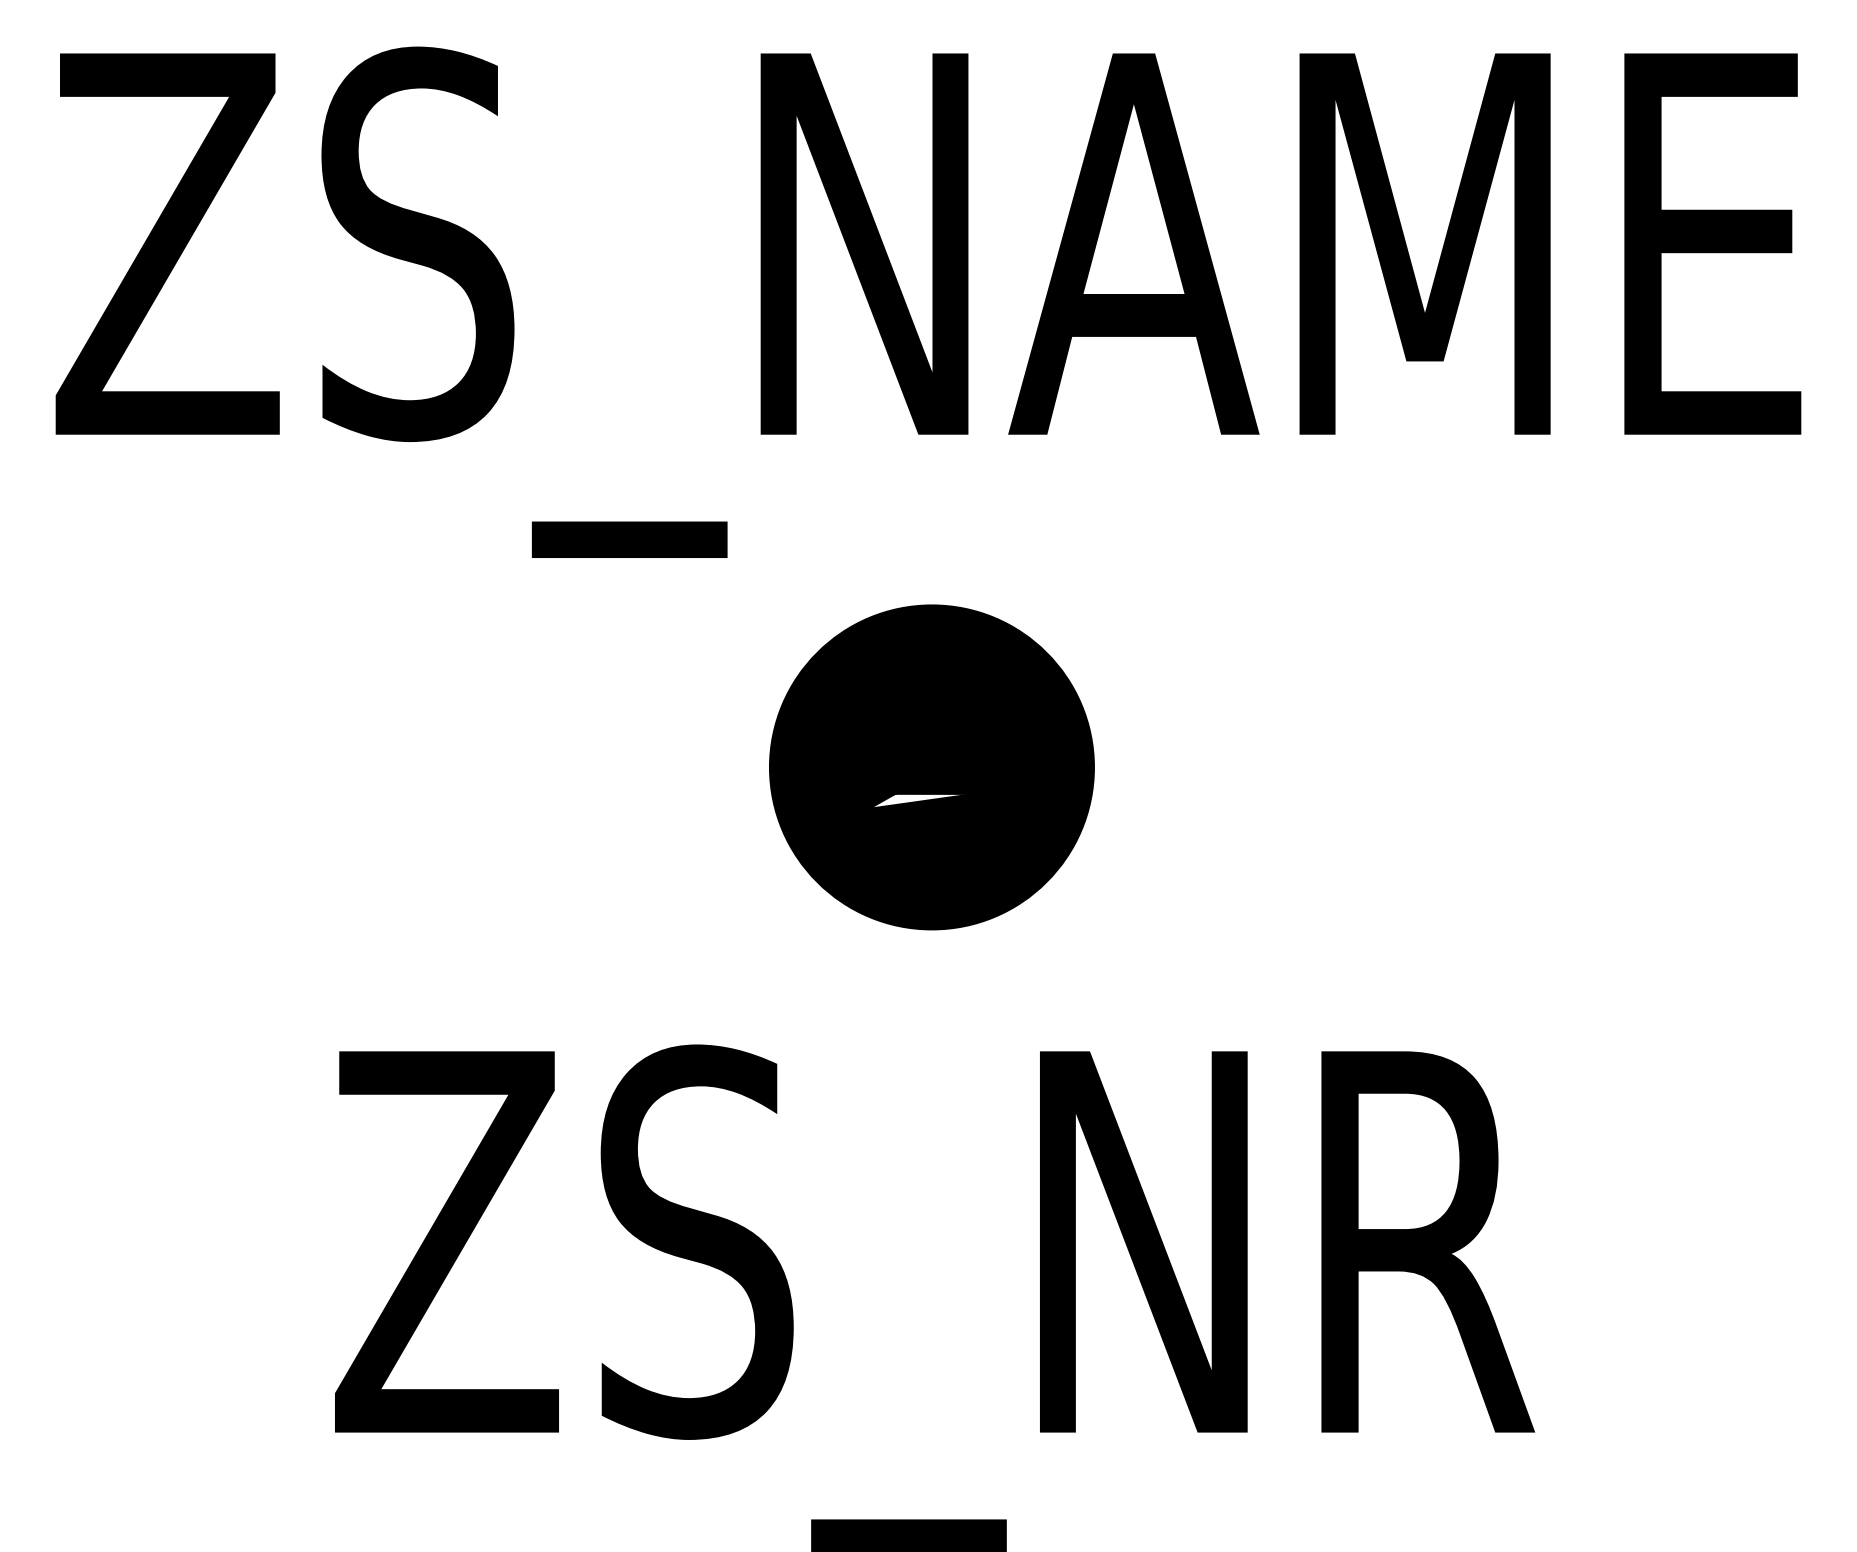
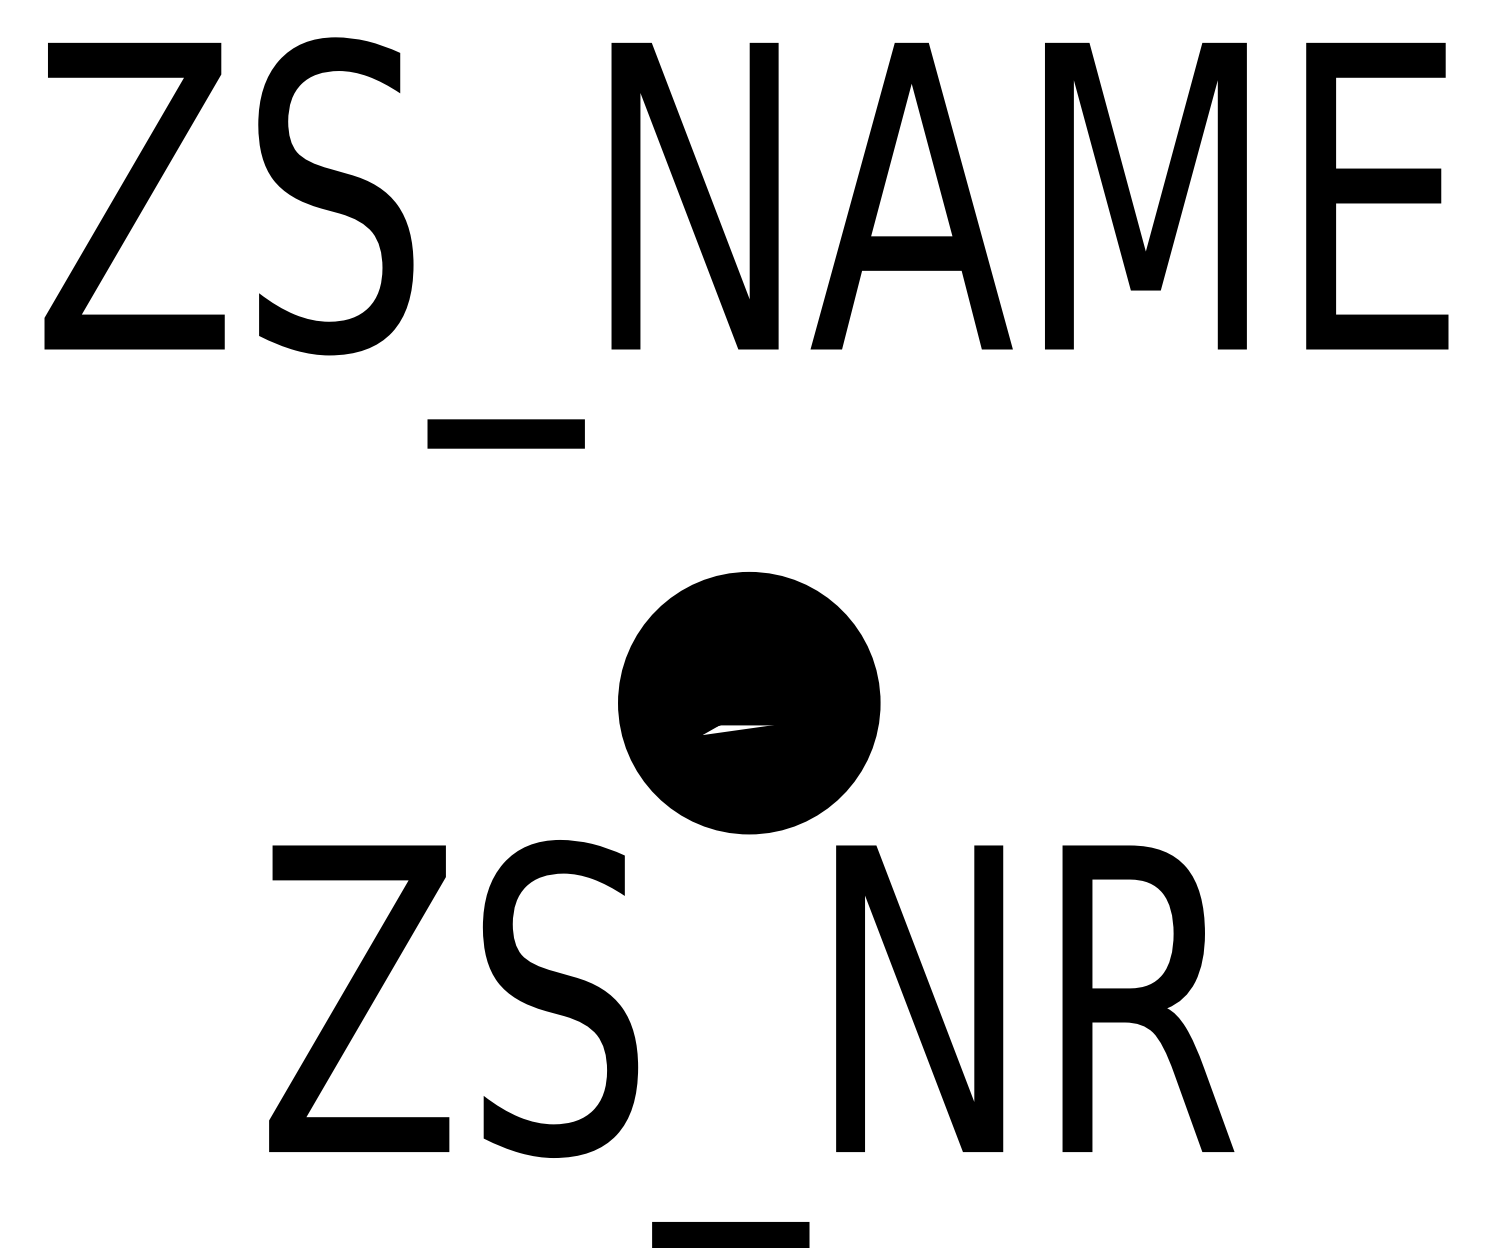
part: (931, 767) -> (748, 703), moved

